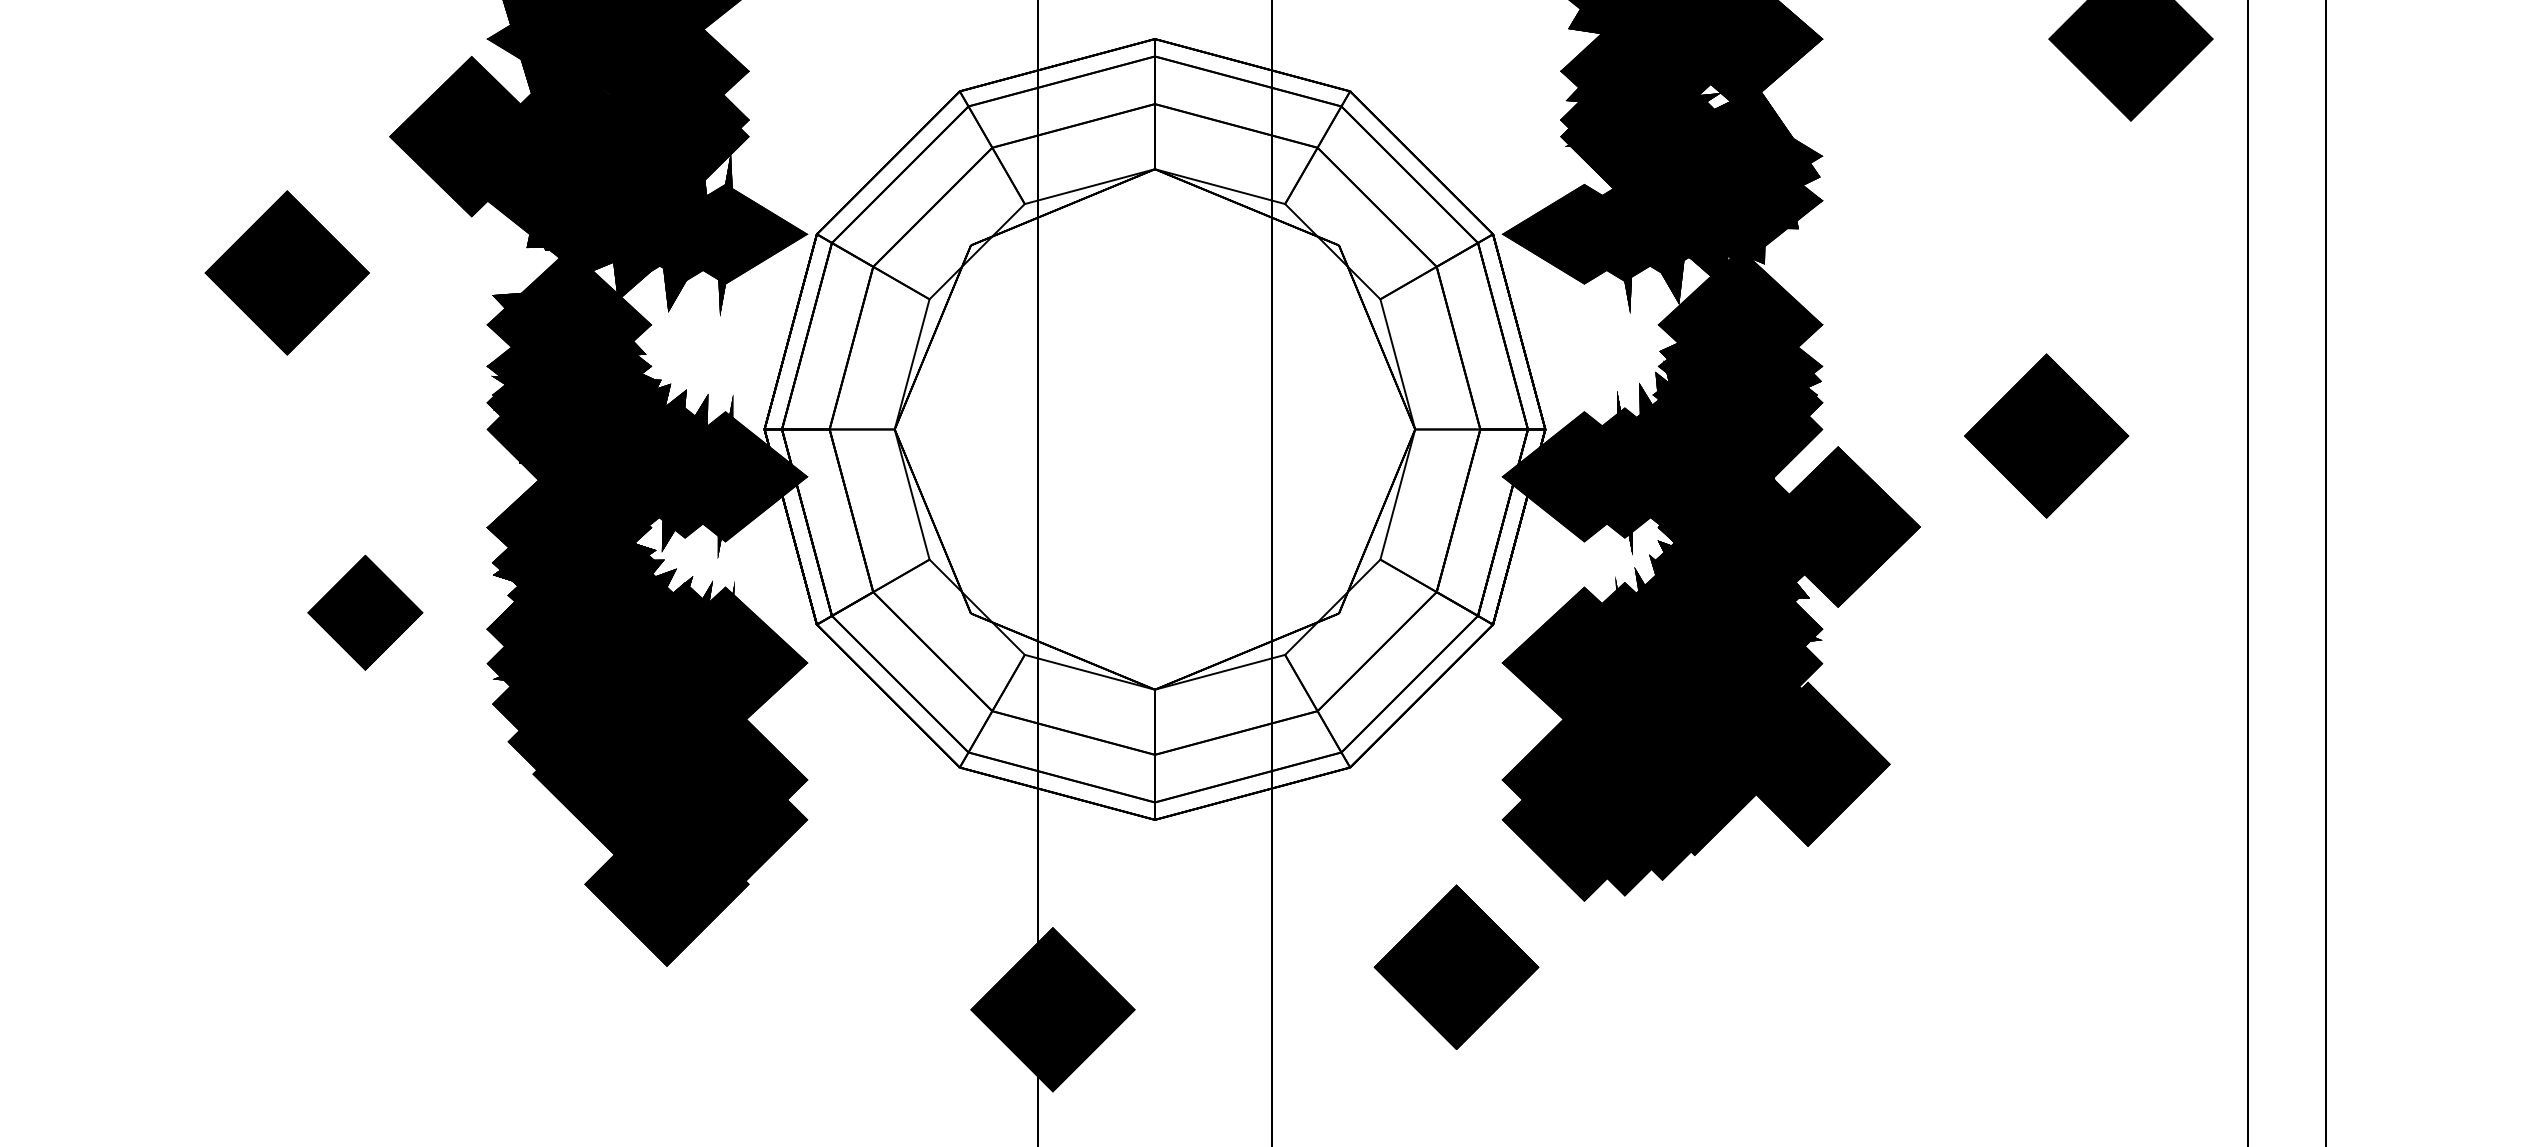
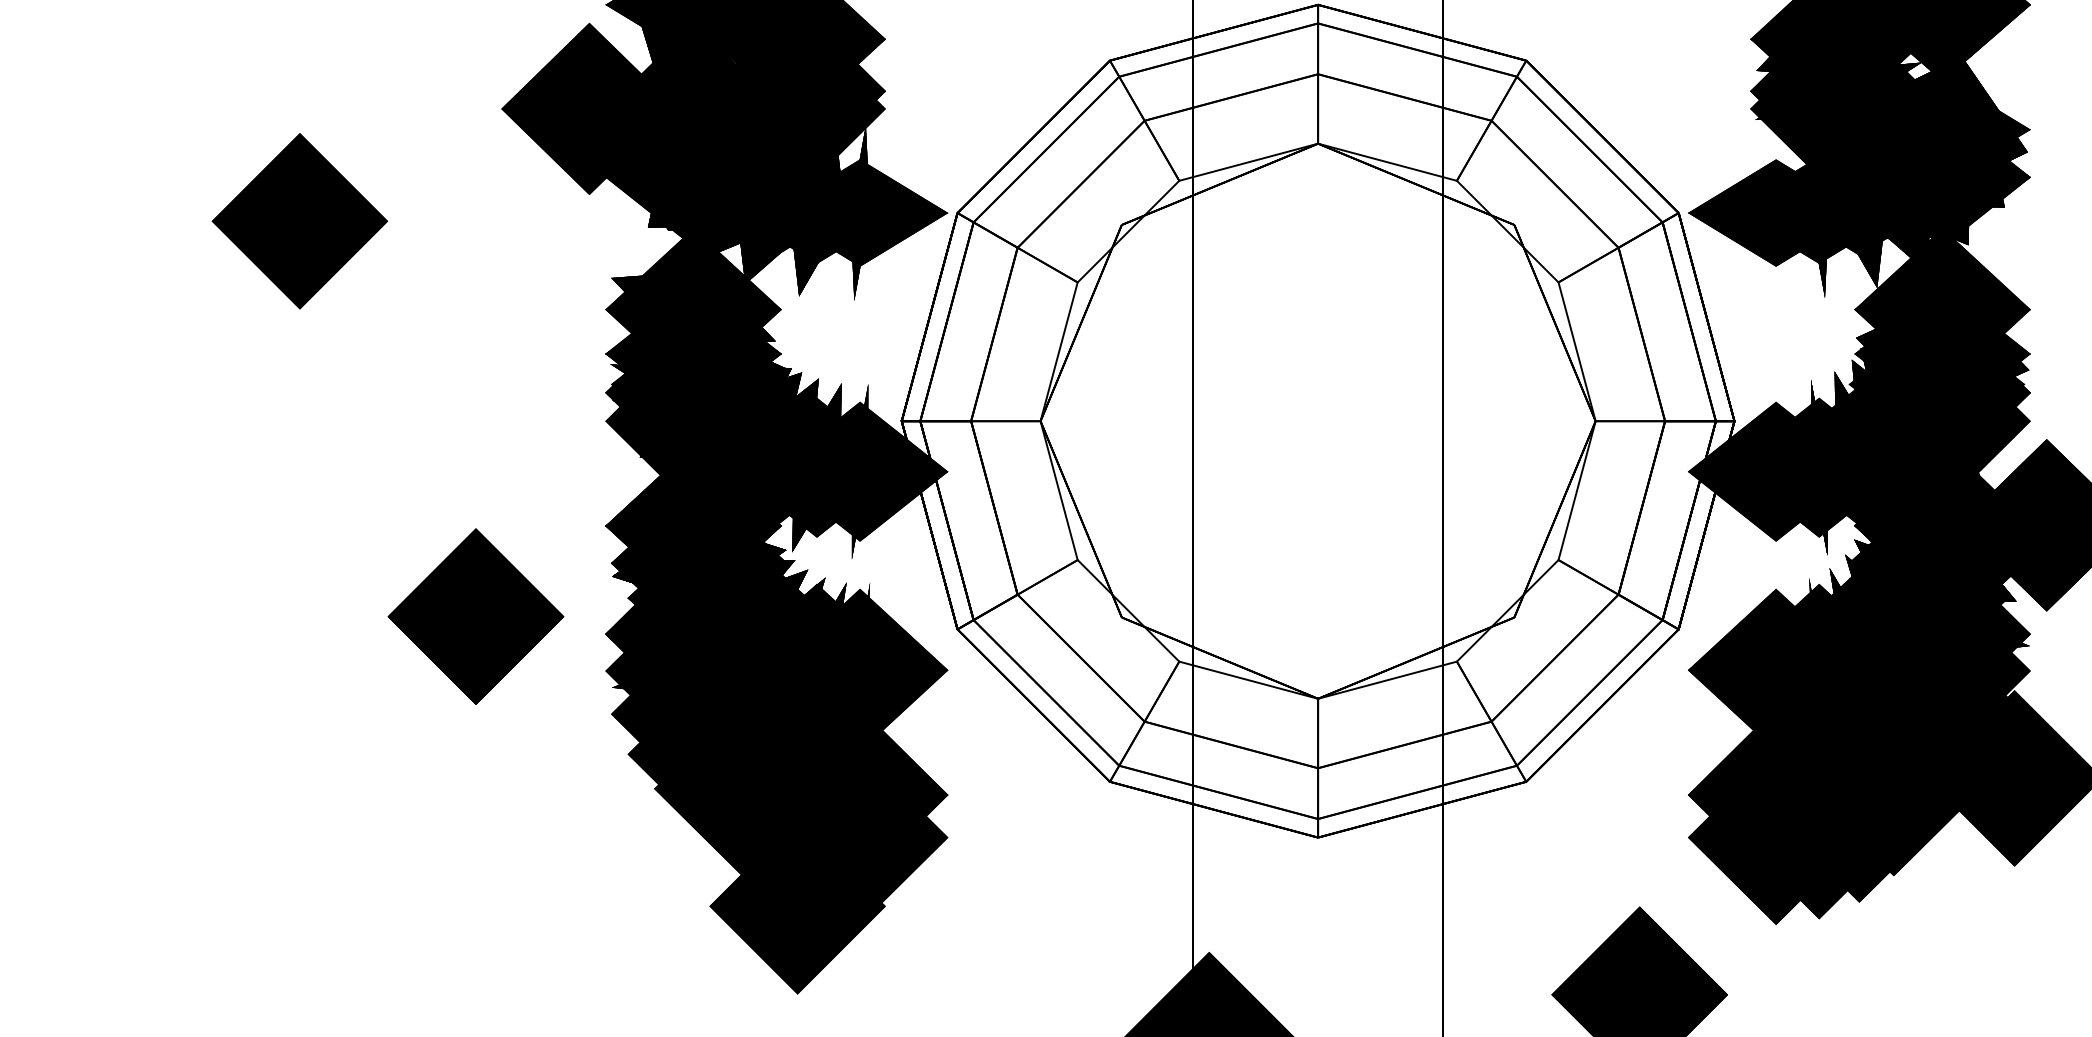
part: (286, 272) -> (299, 220), moved
part: (365, 612) -> (476, 616), size x1.43

